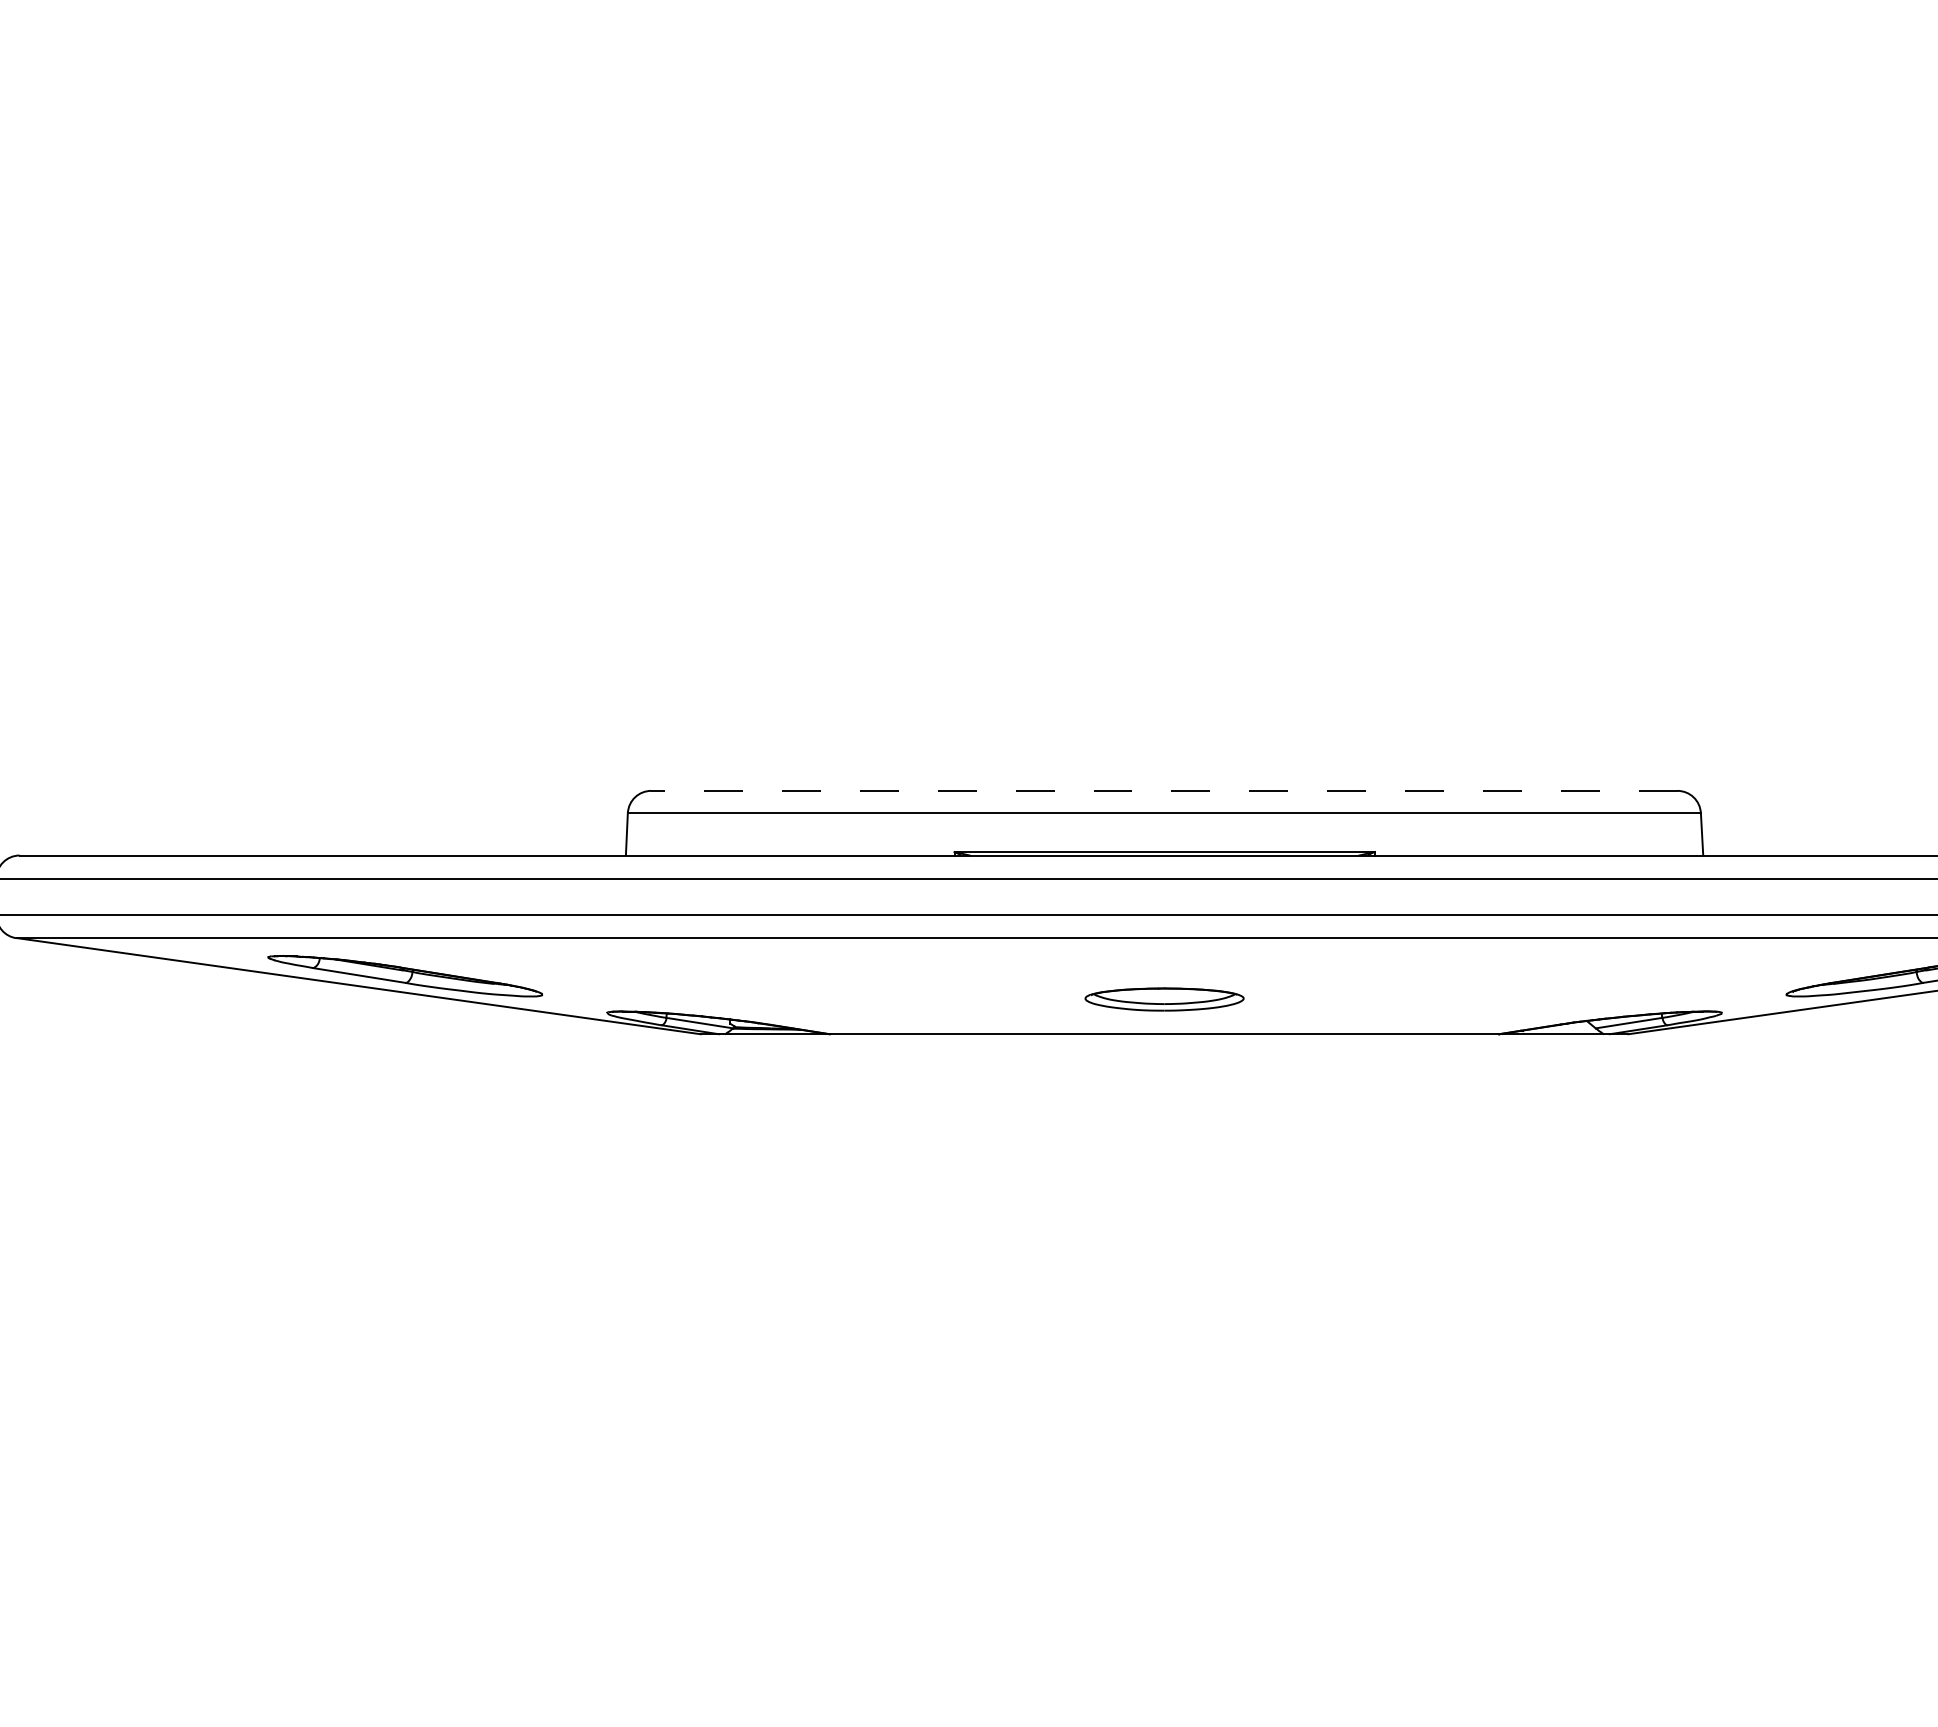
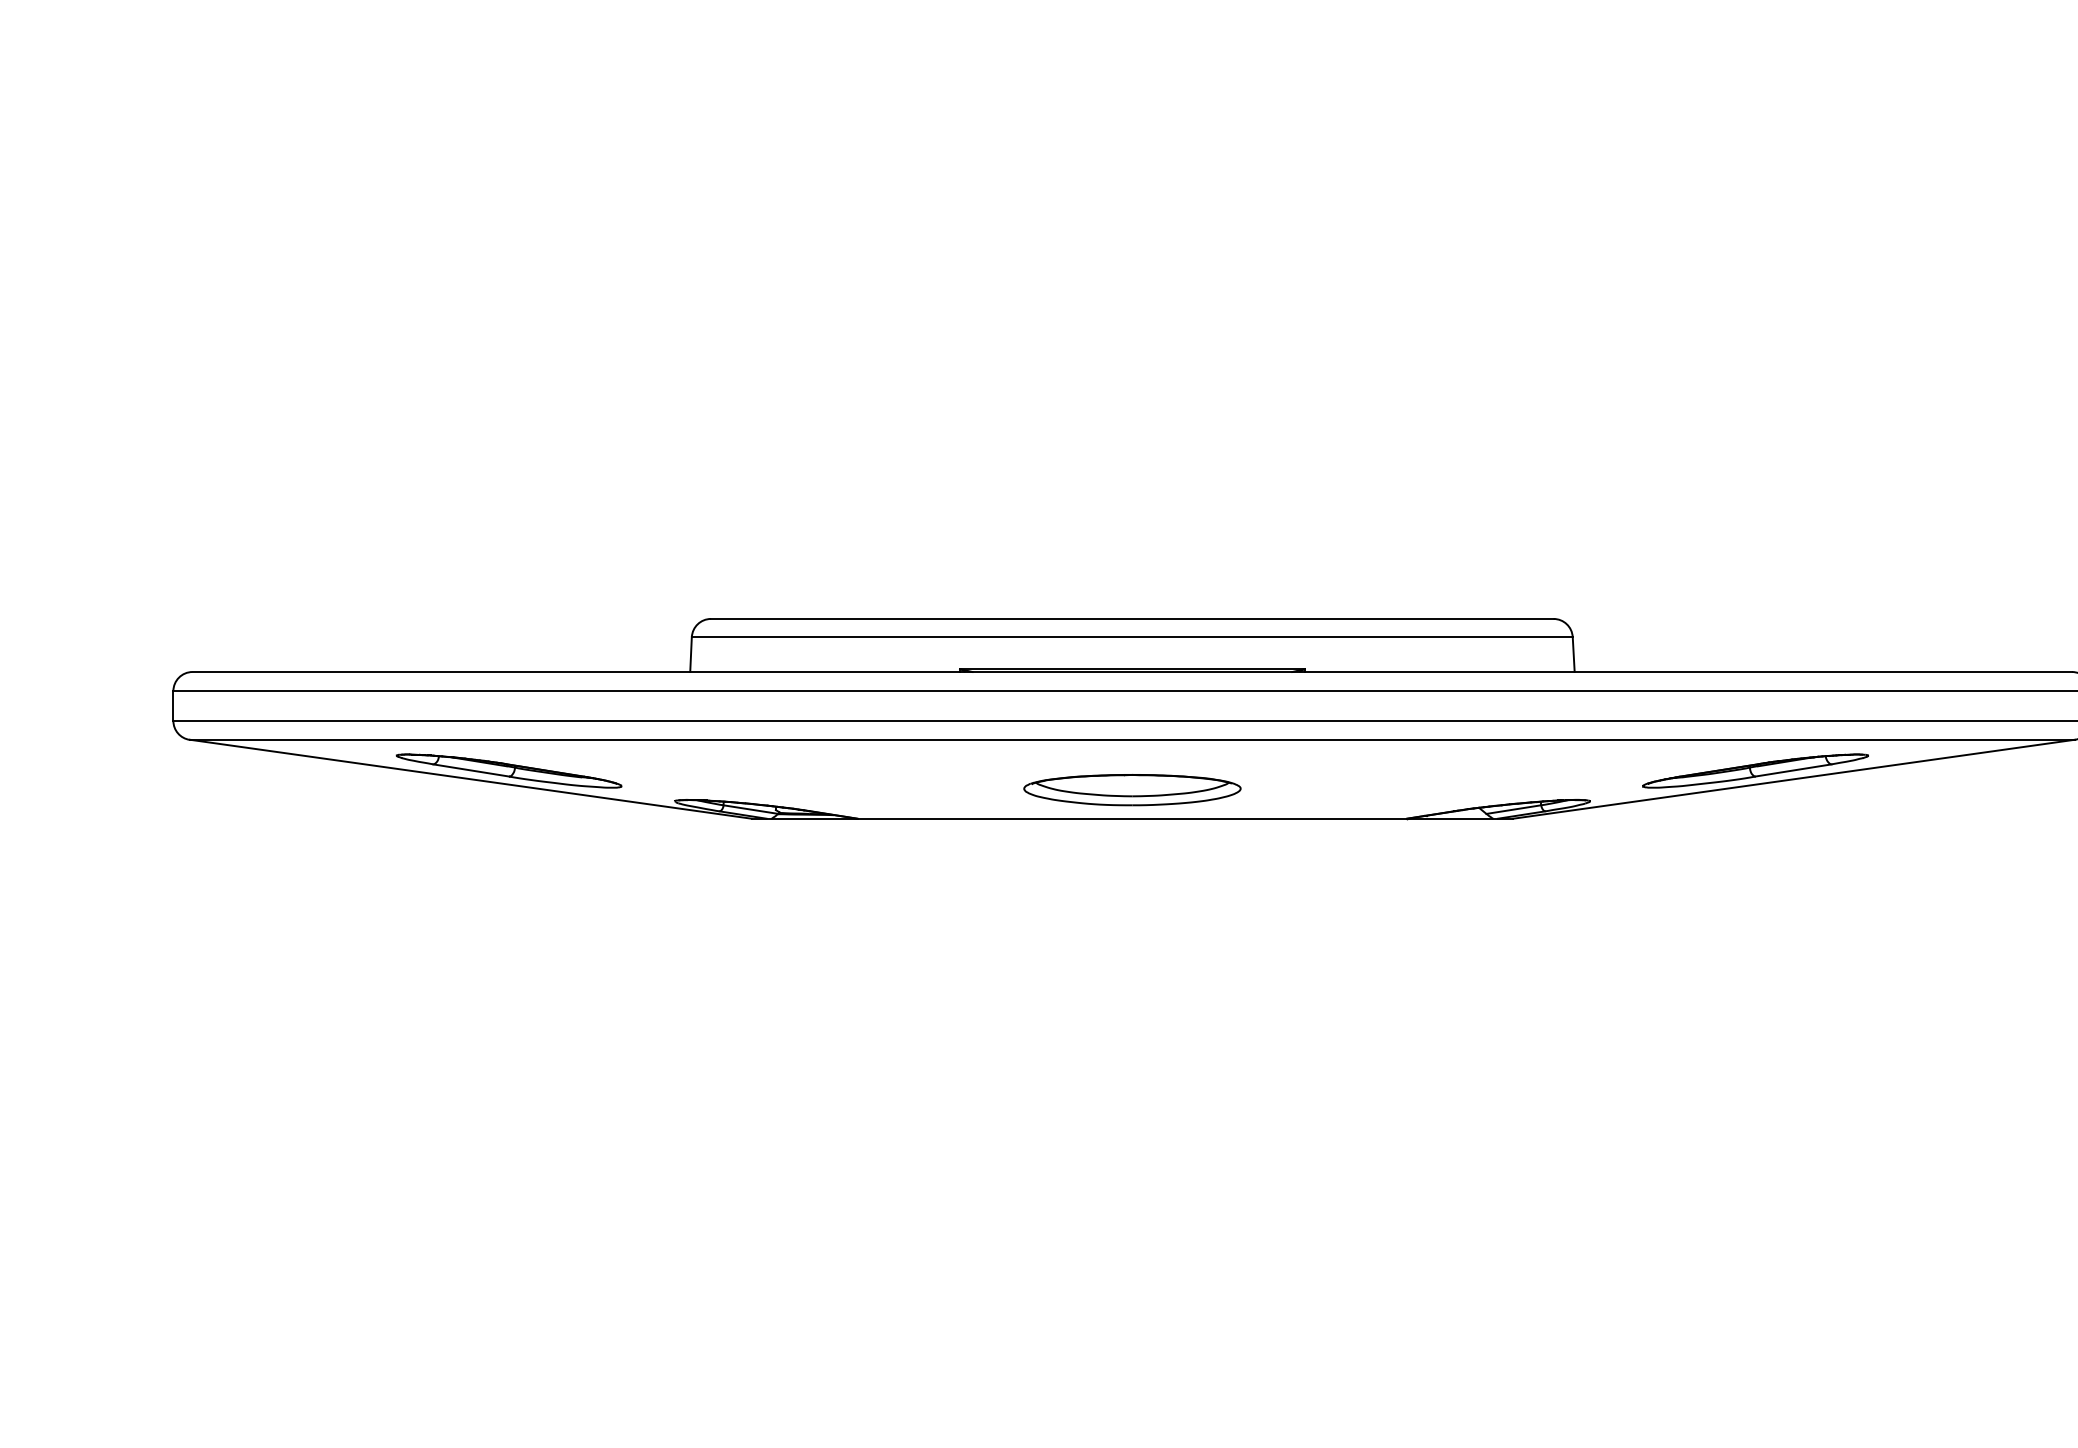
line: (1163, 790) -> (1131, 618), dashed -> solid
part: (1164, 999) -> (1132, 790), size x1.67

